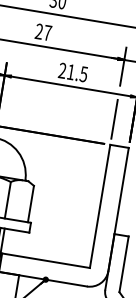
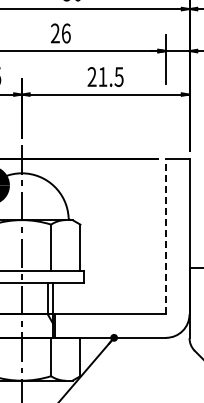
text: (47, 32) -> (65, 33), 27 -> 26
line: (114, 118) -> (166, 125), removed
line: (100, 206) -> (166, 236), solid -> dashed

